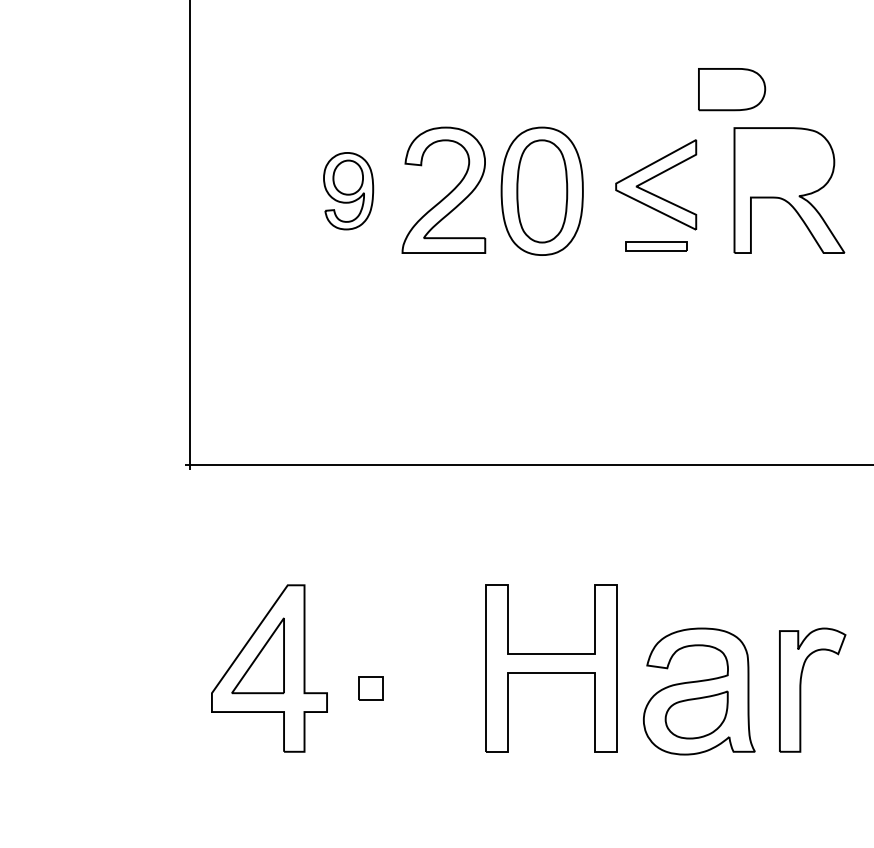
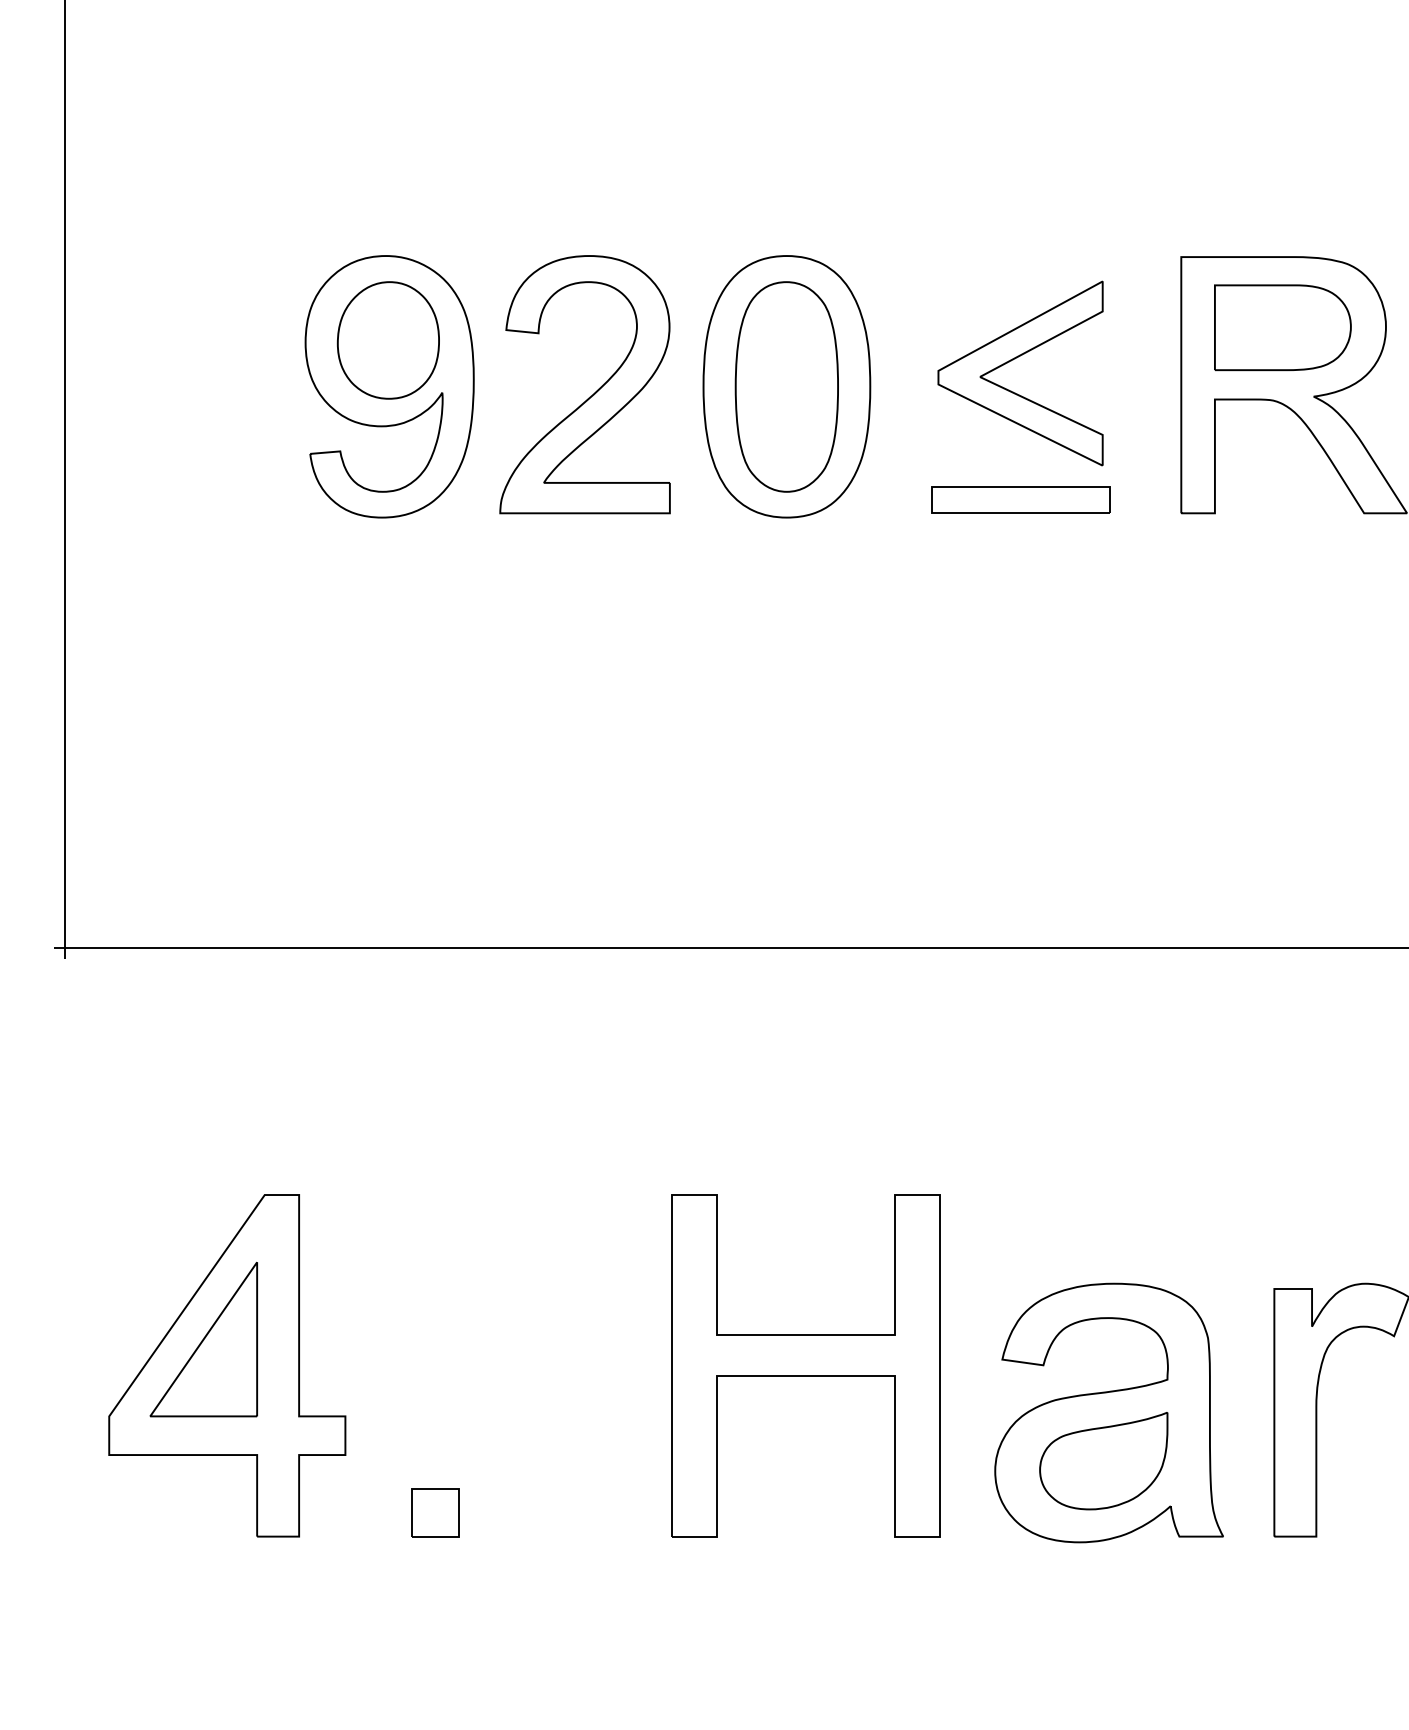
part: (732, 89) -> (1283, 327), moved
part: (348, 190) -> (389, 385), size x1.67
part: (656, 246) -> (1021, 499), size x1.43
part: (370, 688) -> (434, 1513), moved

